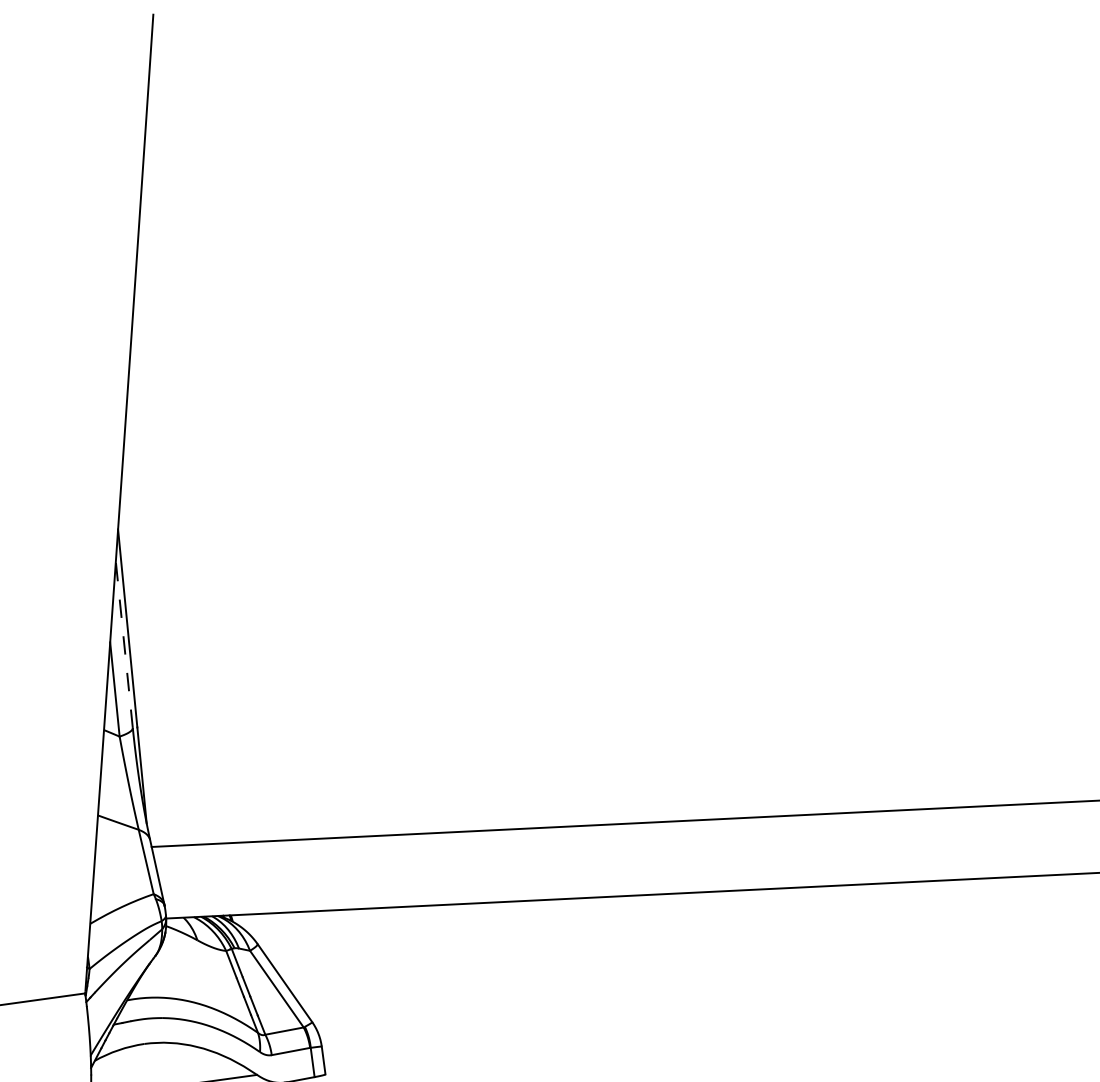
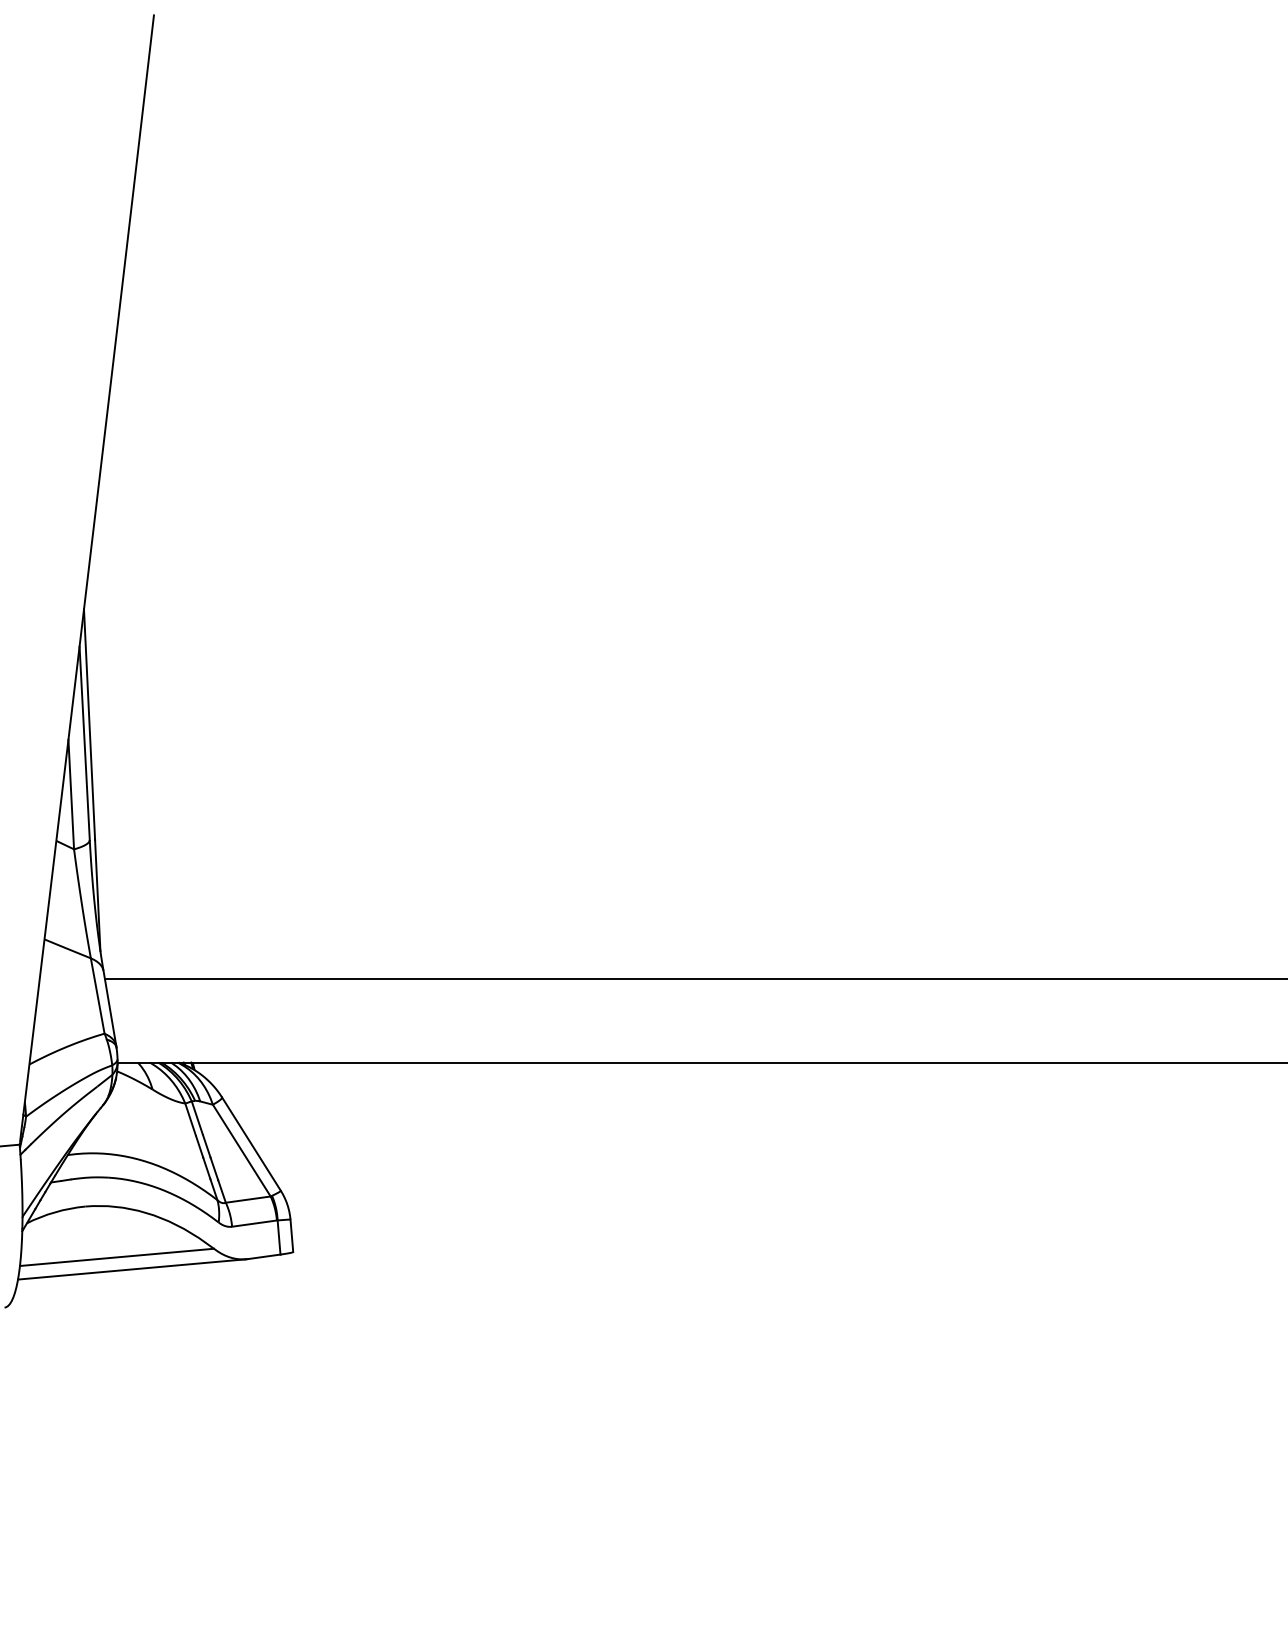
line: (124, 644) -> (84, 743), dashed -> solid

